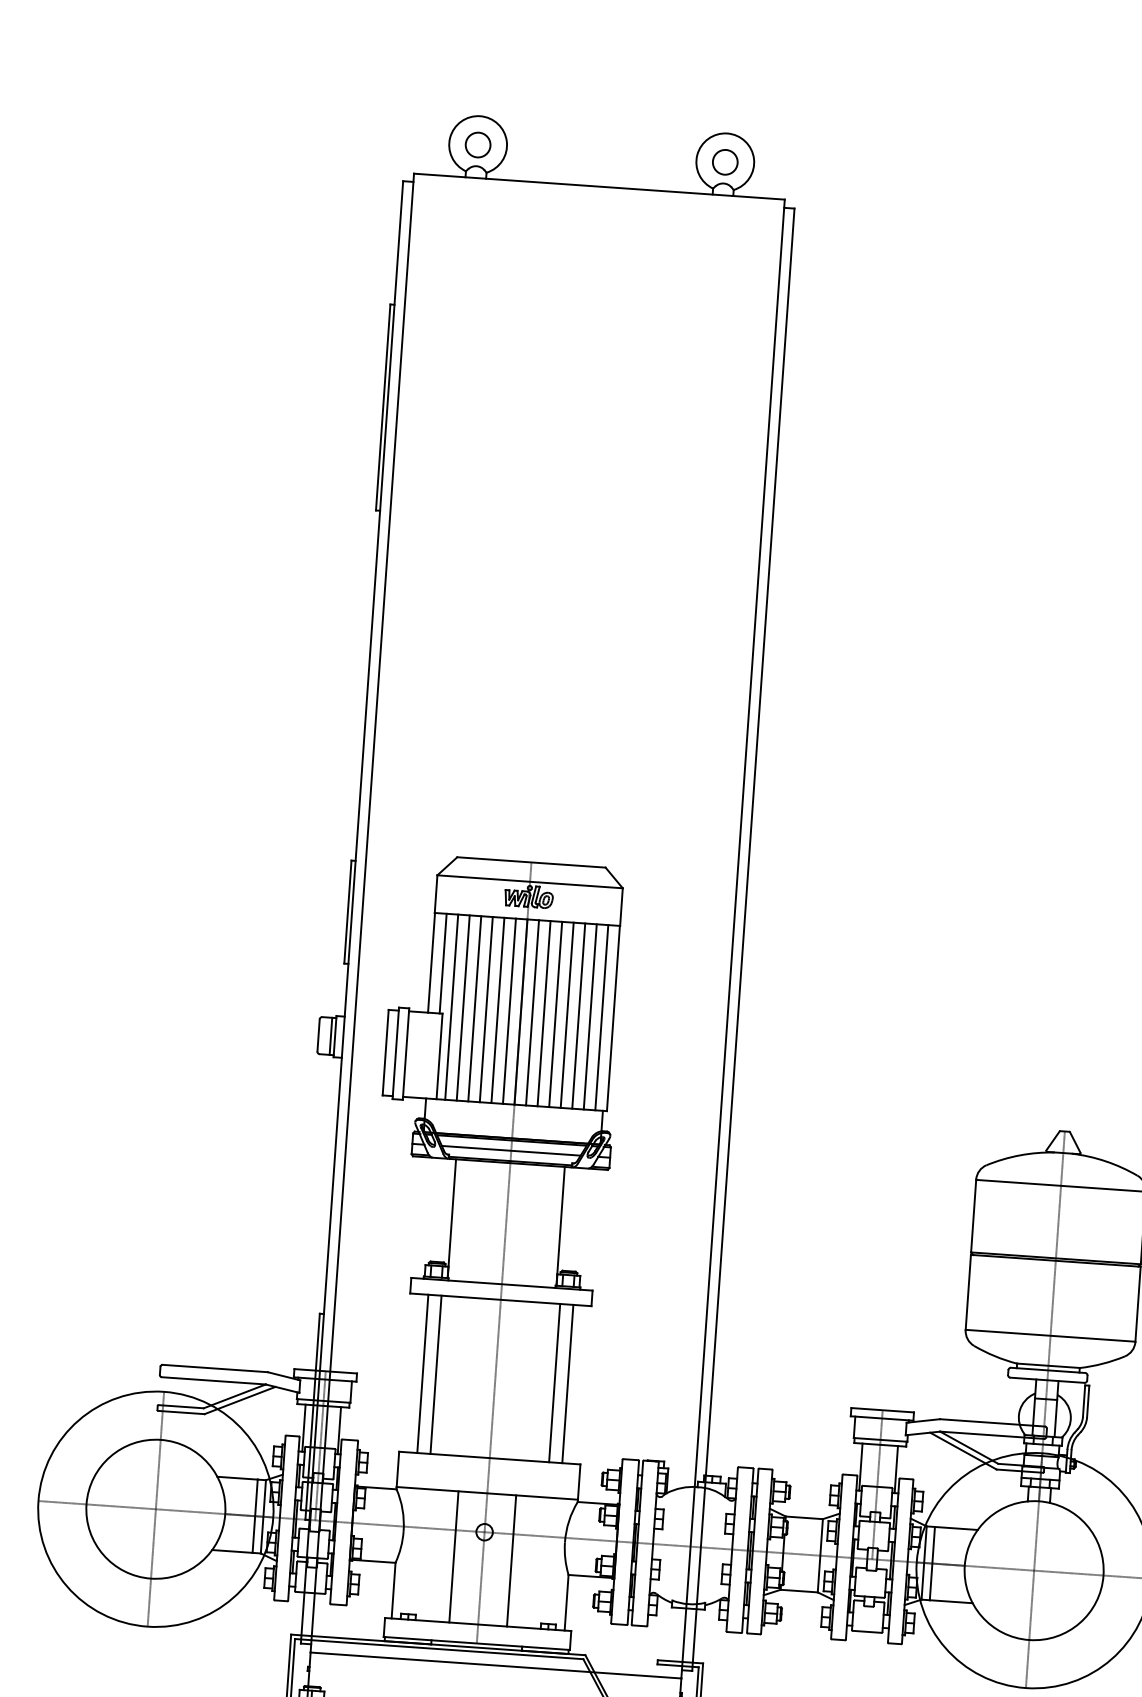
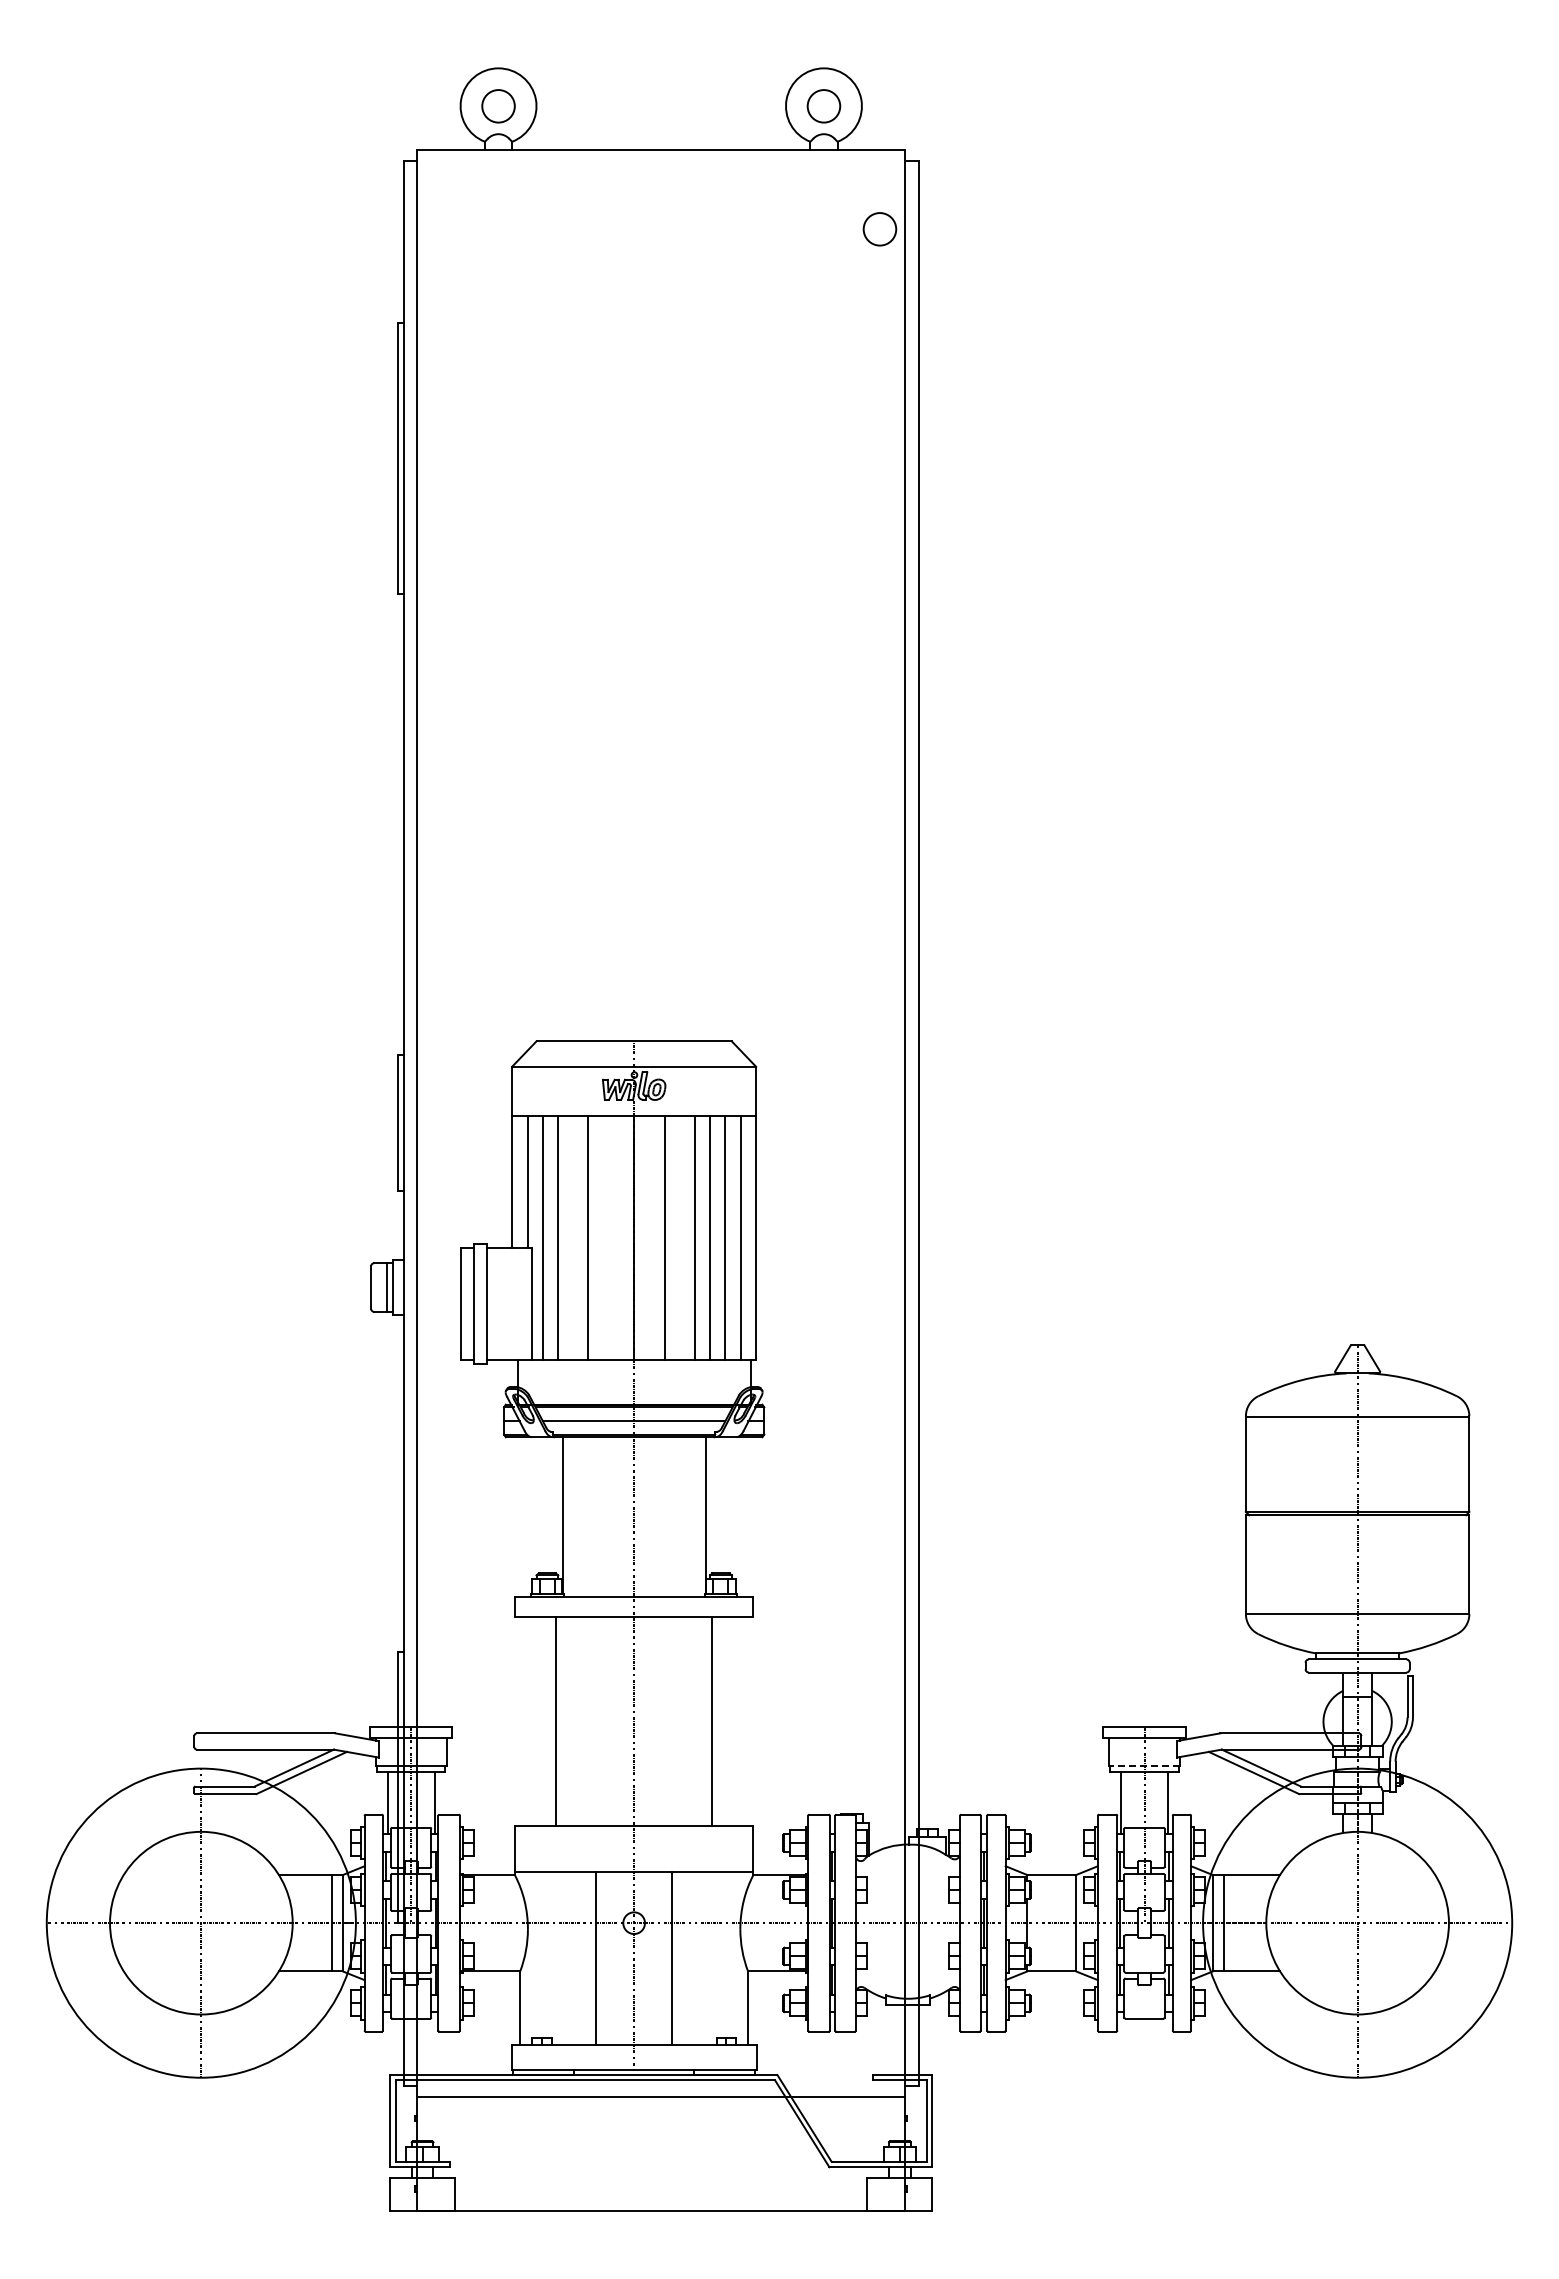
circle: (760, 258) -> (879, 229), added
line: (474, 1008) -> (573, 1238), removed
line: (497, 1010) -> (603, 1238), removed
line: (509, 1011) -> (618, 1238), removed
line: (532, 1013) -> (649, 1238), removed
line: (555, 1014) -> (679, 1238), removed
line: (422, 1373) -> (538, 1721), removed
line: (567, 1384) -> (729, 1721), removed
line: (880, 1439) -> (1144, 1765), solid -> dashed

